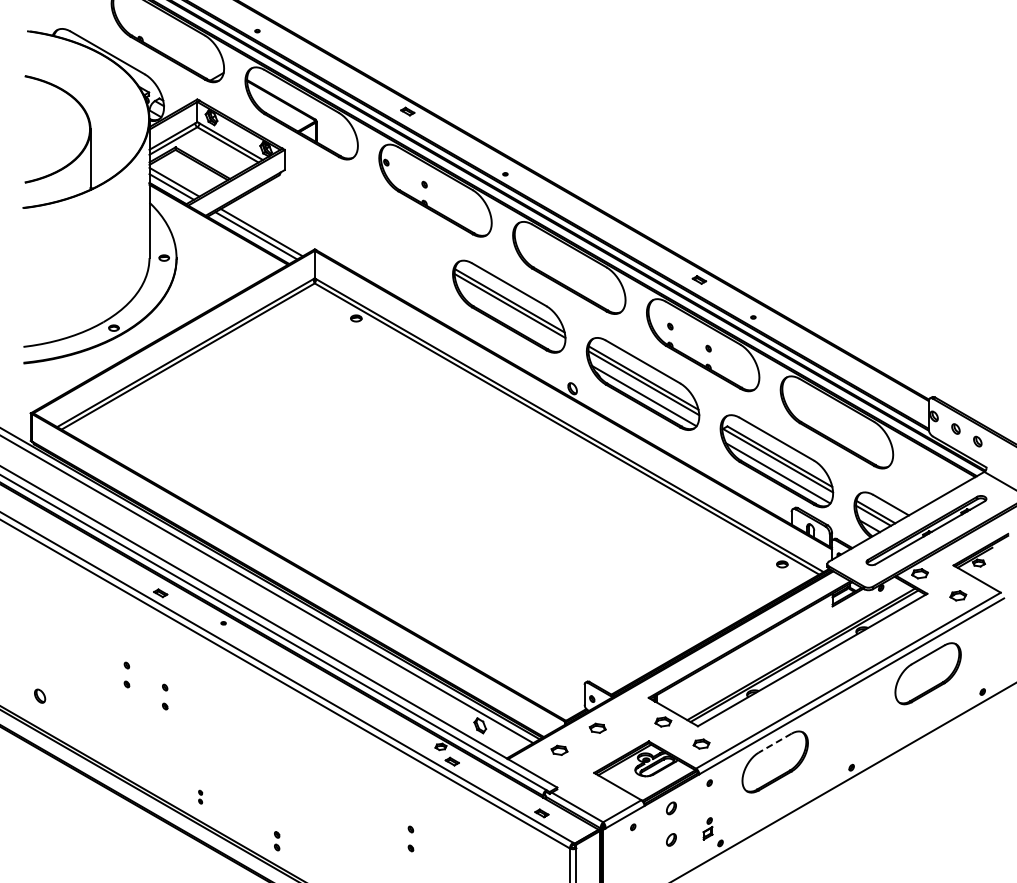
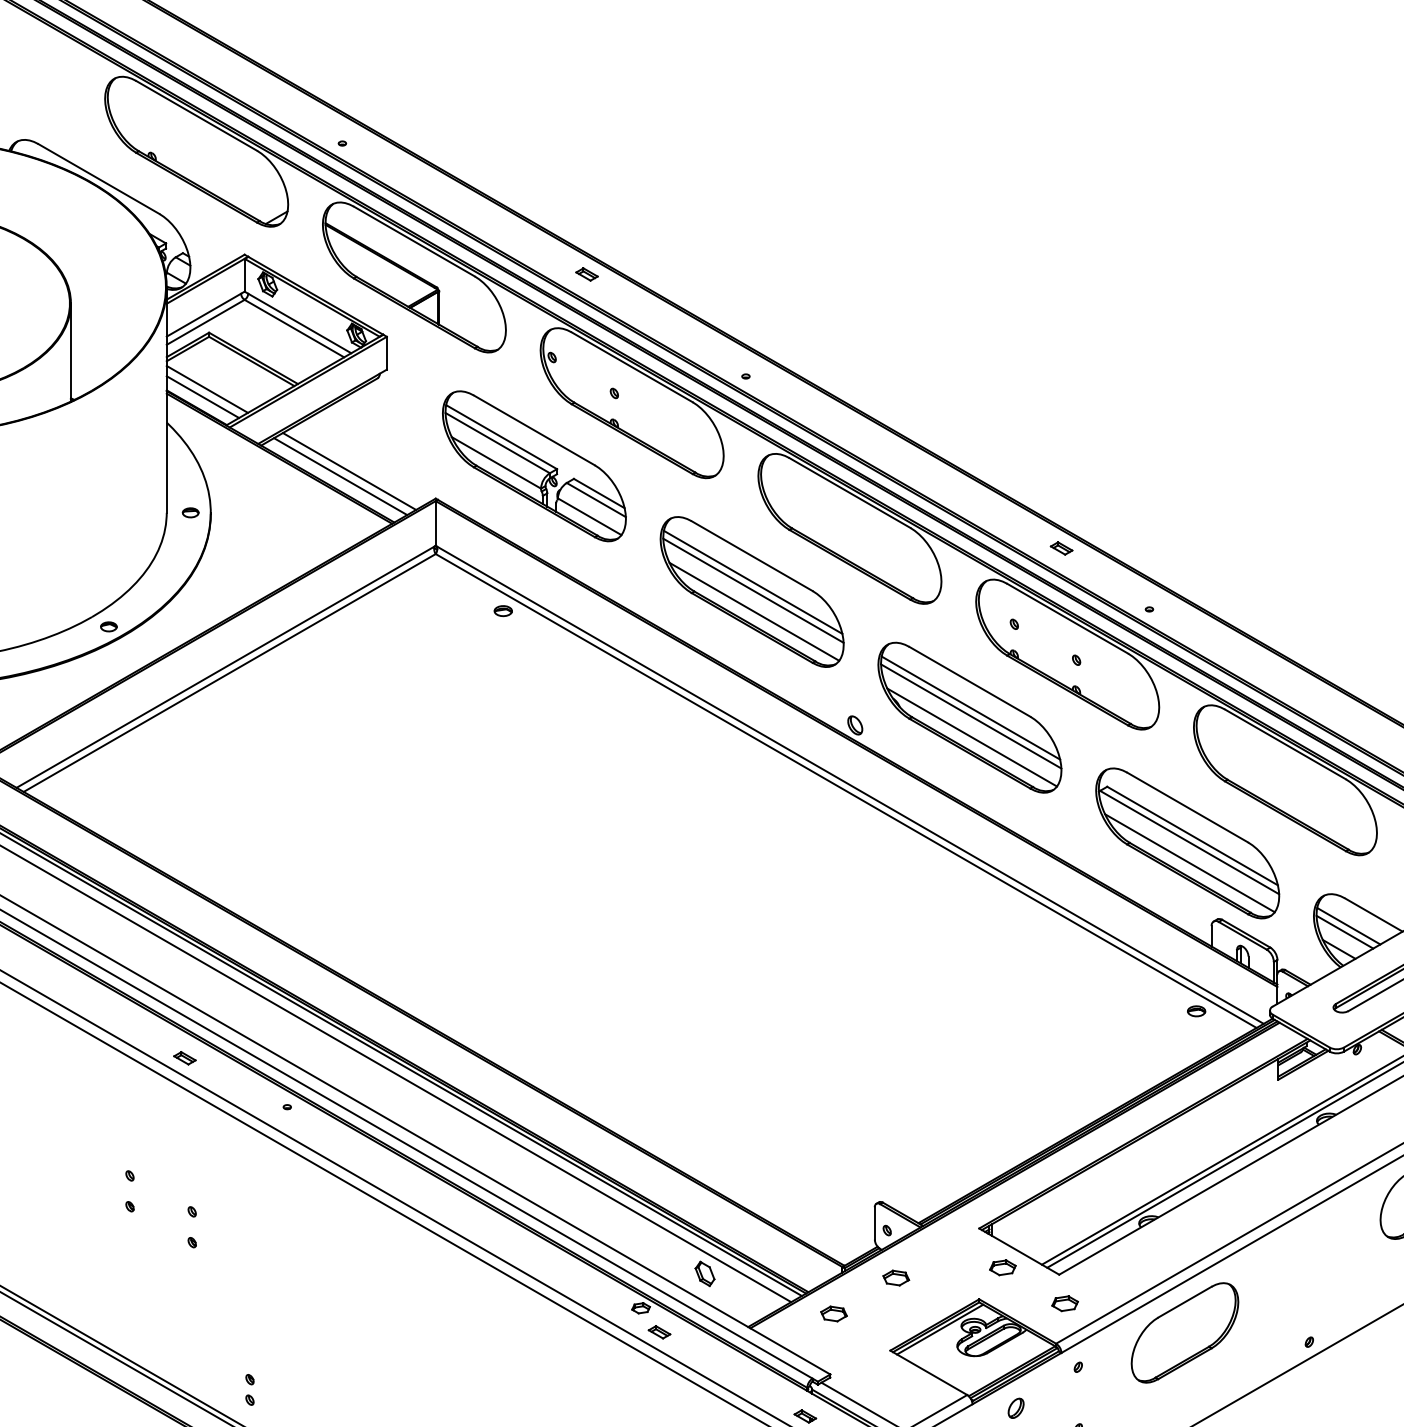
part: (375, 229) -> (534, 466), added
line: (510, 318) -> (754, 611), added
line: (775, 743) -> (1185, 1302), dashed -> solid
part: (200, 797) -> (249, 1390), size x1.43

